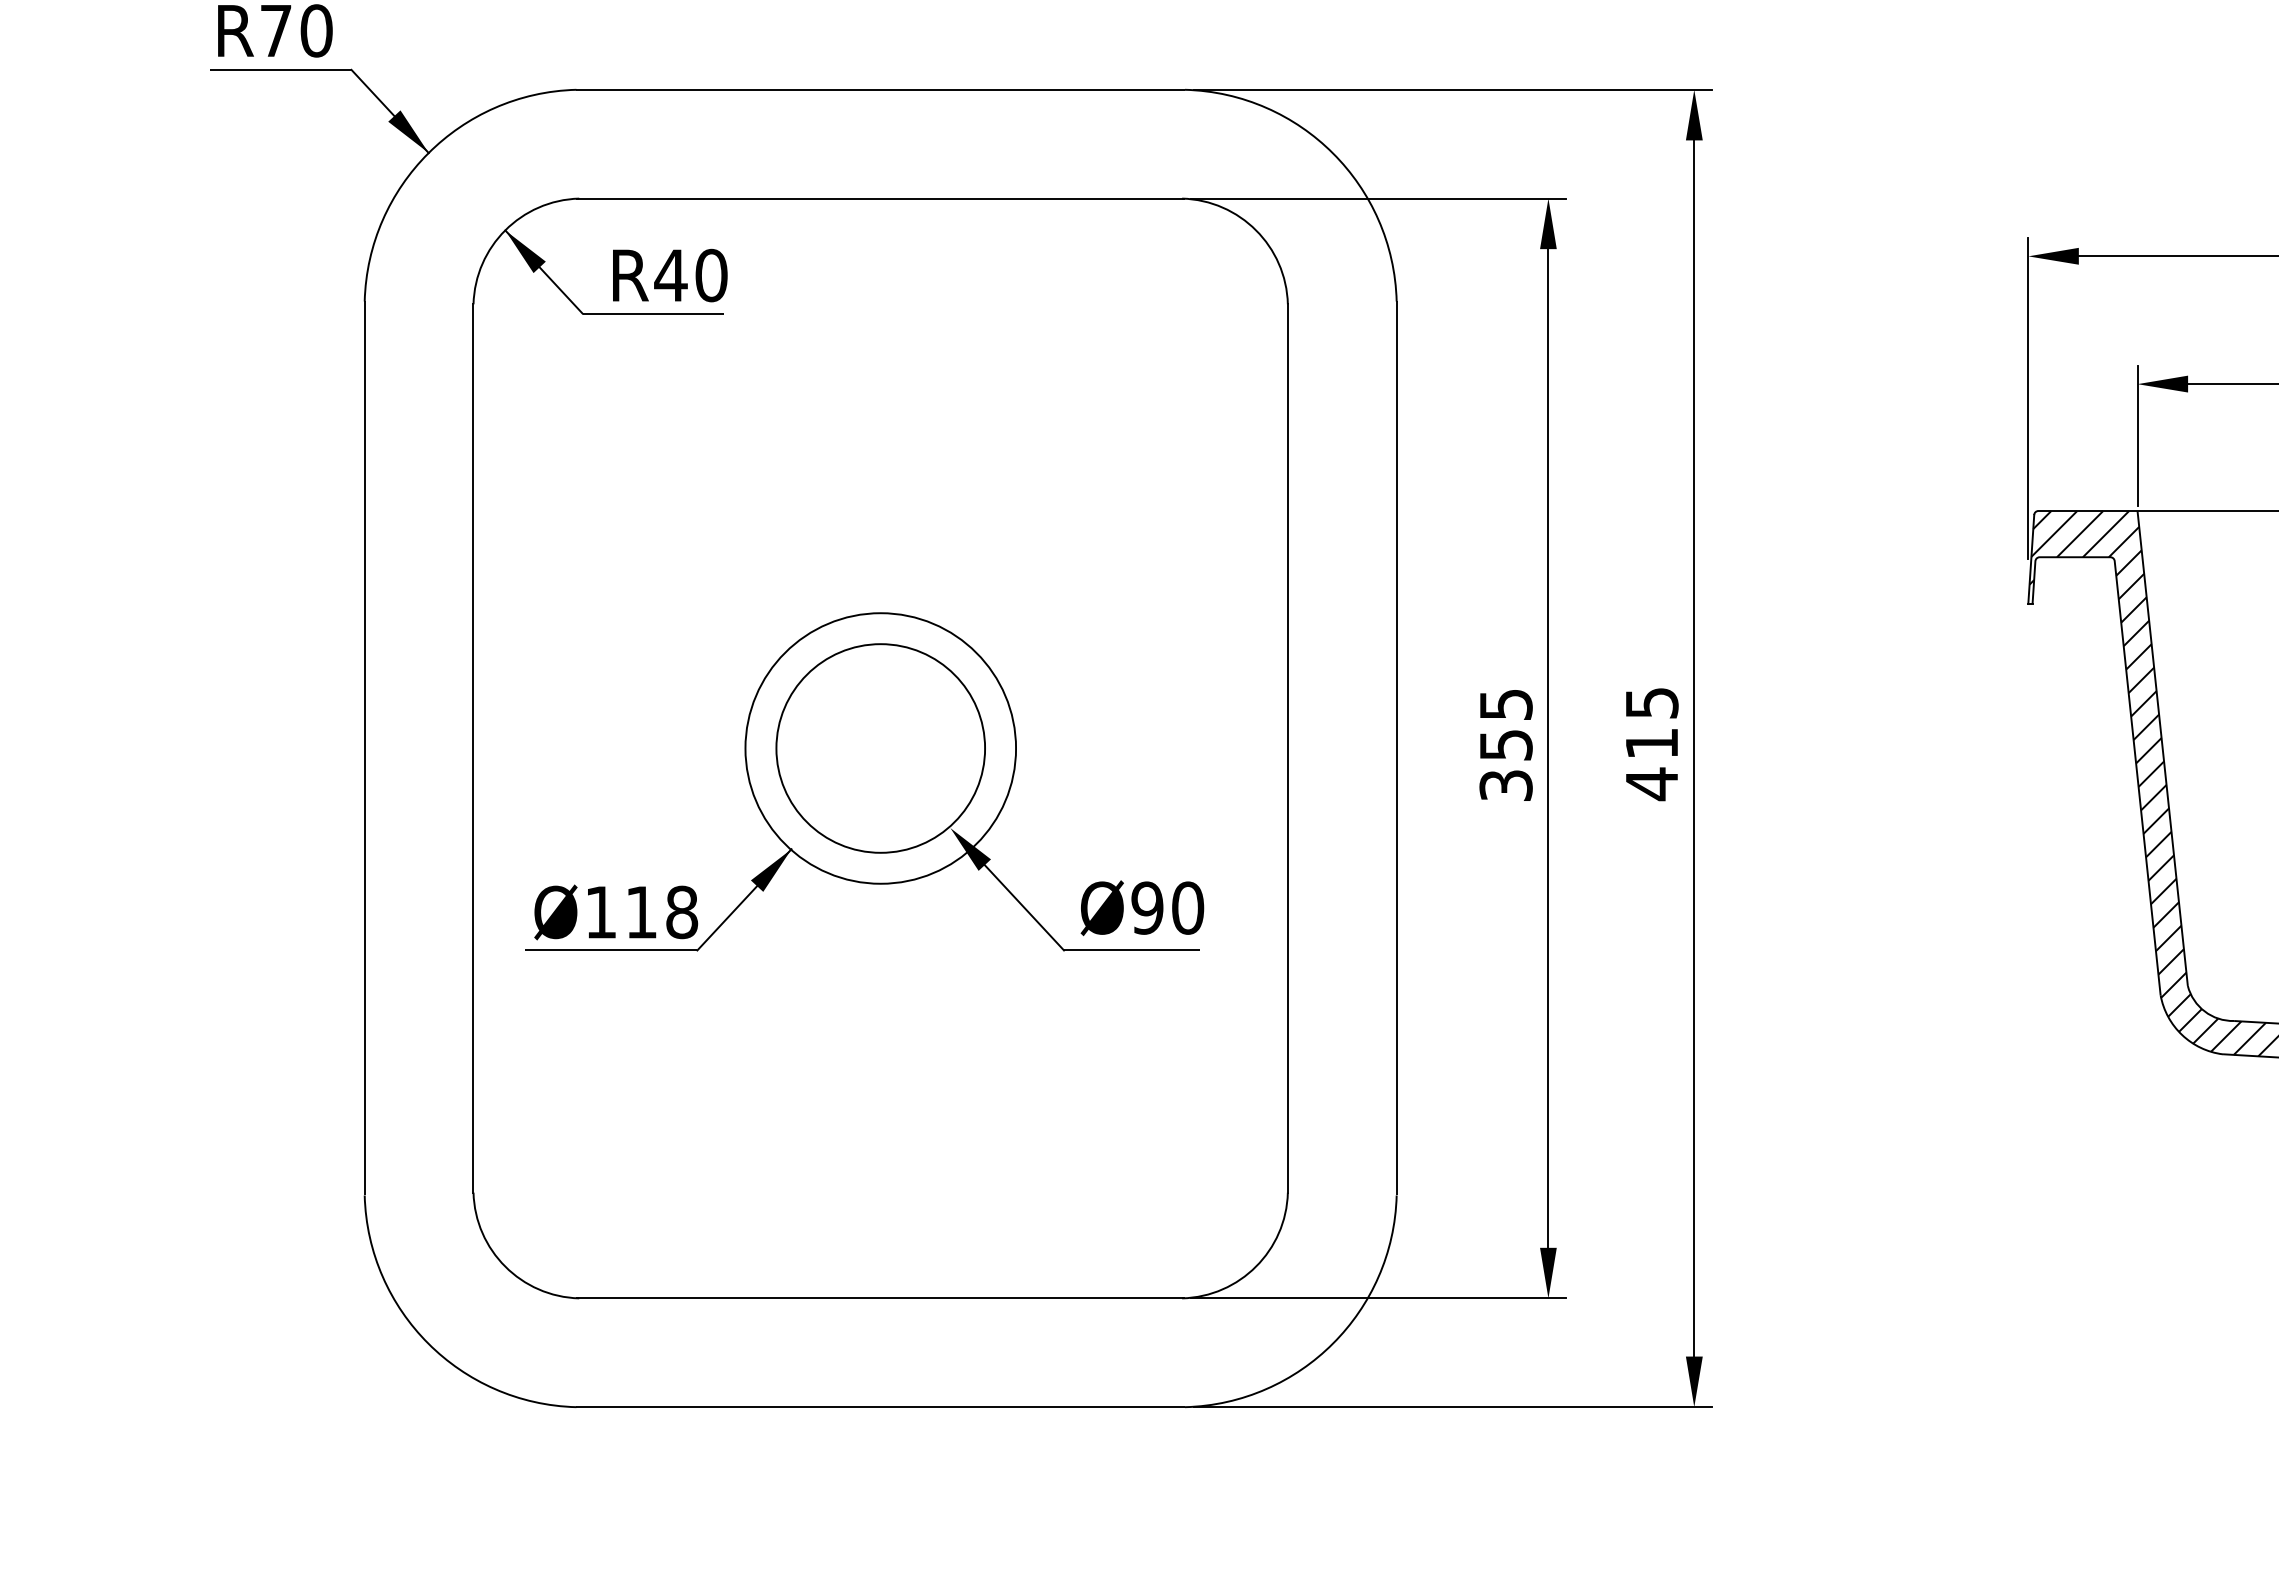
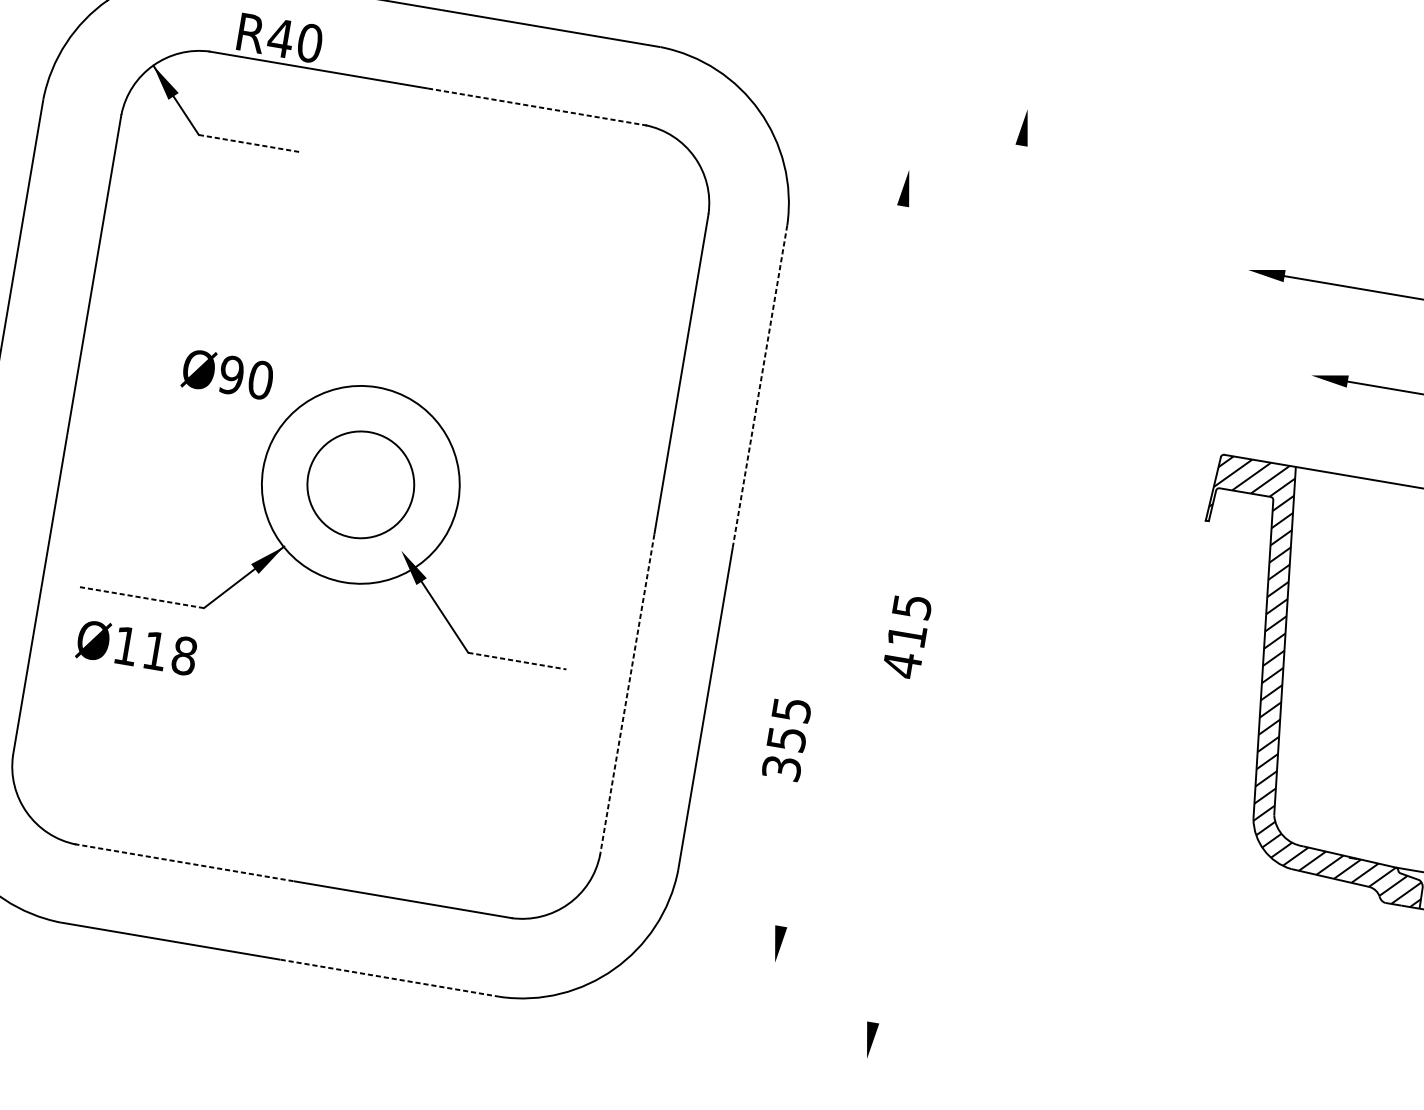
line: (1453, 89) -> (854, 79), removed
line: (1032, 198) -> (537, 106), solid -> dashed
line: (1378, 198) -> (786, 149), removed
text: (670, 275) -> (280, 38), moved
line: (653, 313) -> (250, 143), solid -> dashed
line: (2028, 398) -> (1230, 372), removed
line: (2137, 436) -> (1304, 413), removed
line: (1396, 525) -> (759, 386), solid -> dashed
text: (1652, 744) -> (907, 636), moved
text: (1505, 745) -> (786, 739), moved
circle: (880, 748) -> (360, 484), size x0.7
line: (1548, 748) -> (842, 566), removed
line: (1694, 748) -> (947, 584), removed
text: (1142, 908) -> (227, 374), moved
text: (616, 912) -> (137, 648), moved
line: (610, 950) -> (141, 597), solid -> dashed
line: (1132, 950) -> (517, 661), solid -> dashed
line: (1287, 971) -> (626, 695), solid -> dashed
line: (729, 1298) -> (184, 862), solid -> dashed
line: (1378, 1298) -> (652, 942), removed
line: (1032, 1407) -> (389, 978), solid -> dashed
line: (1453, 1407) -> (693, 1029), removed

